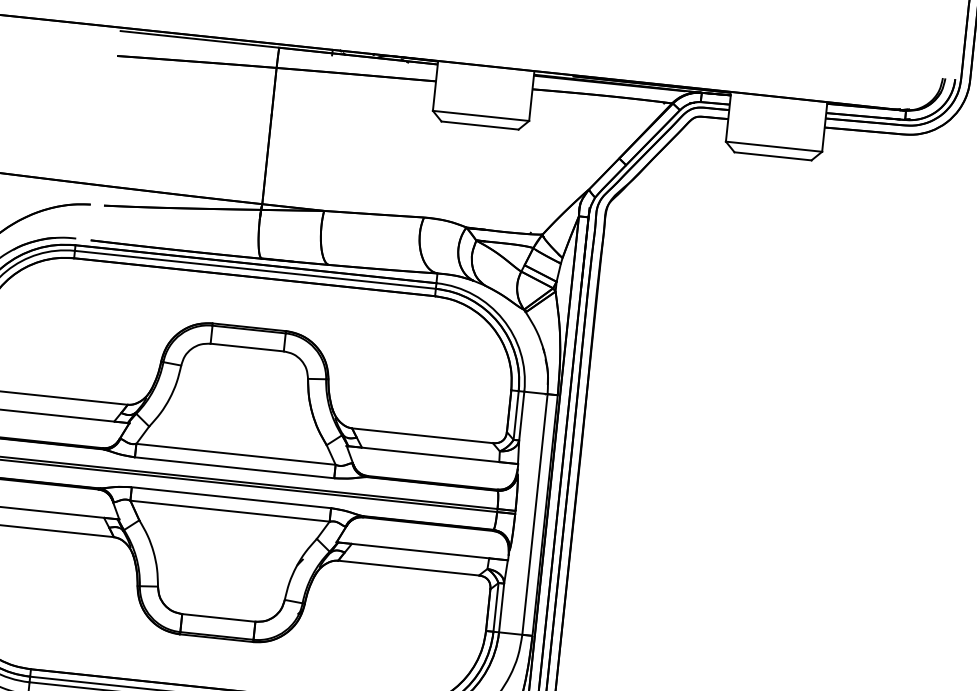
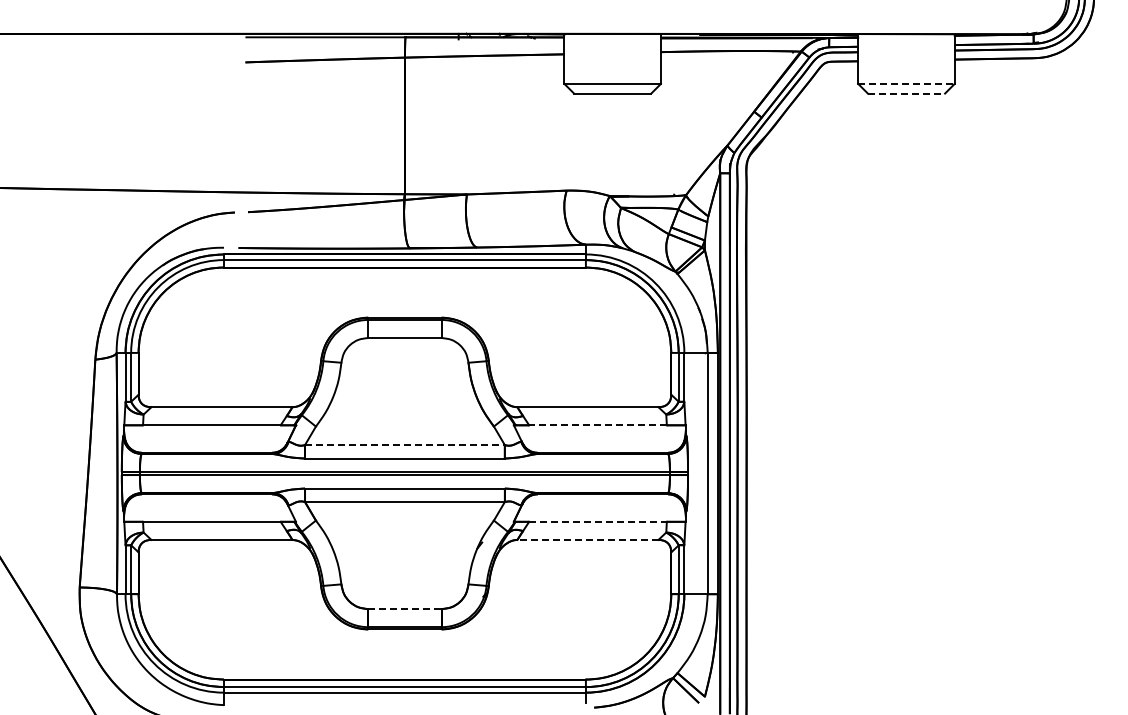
line: (774, 146) -> (906, 83), solid -> dashed
line: (773, 156) -> (906, 93), solid -> dashed
line: (235, 454) -> (404, 445), solid -> dashed
line: (431, 455) -> (598, 425), solid -> dashed
line: (421, 550) -> (598, 521), solid -> dashed
line: (409, 567) -> (588, 539), solid -> dashed
line: (218, 618) -> (404, 609), solid -> dashed

